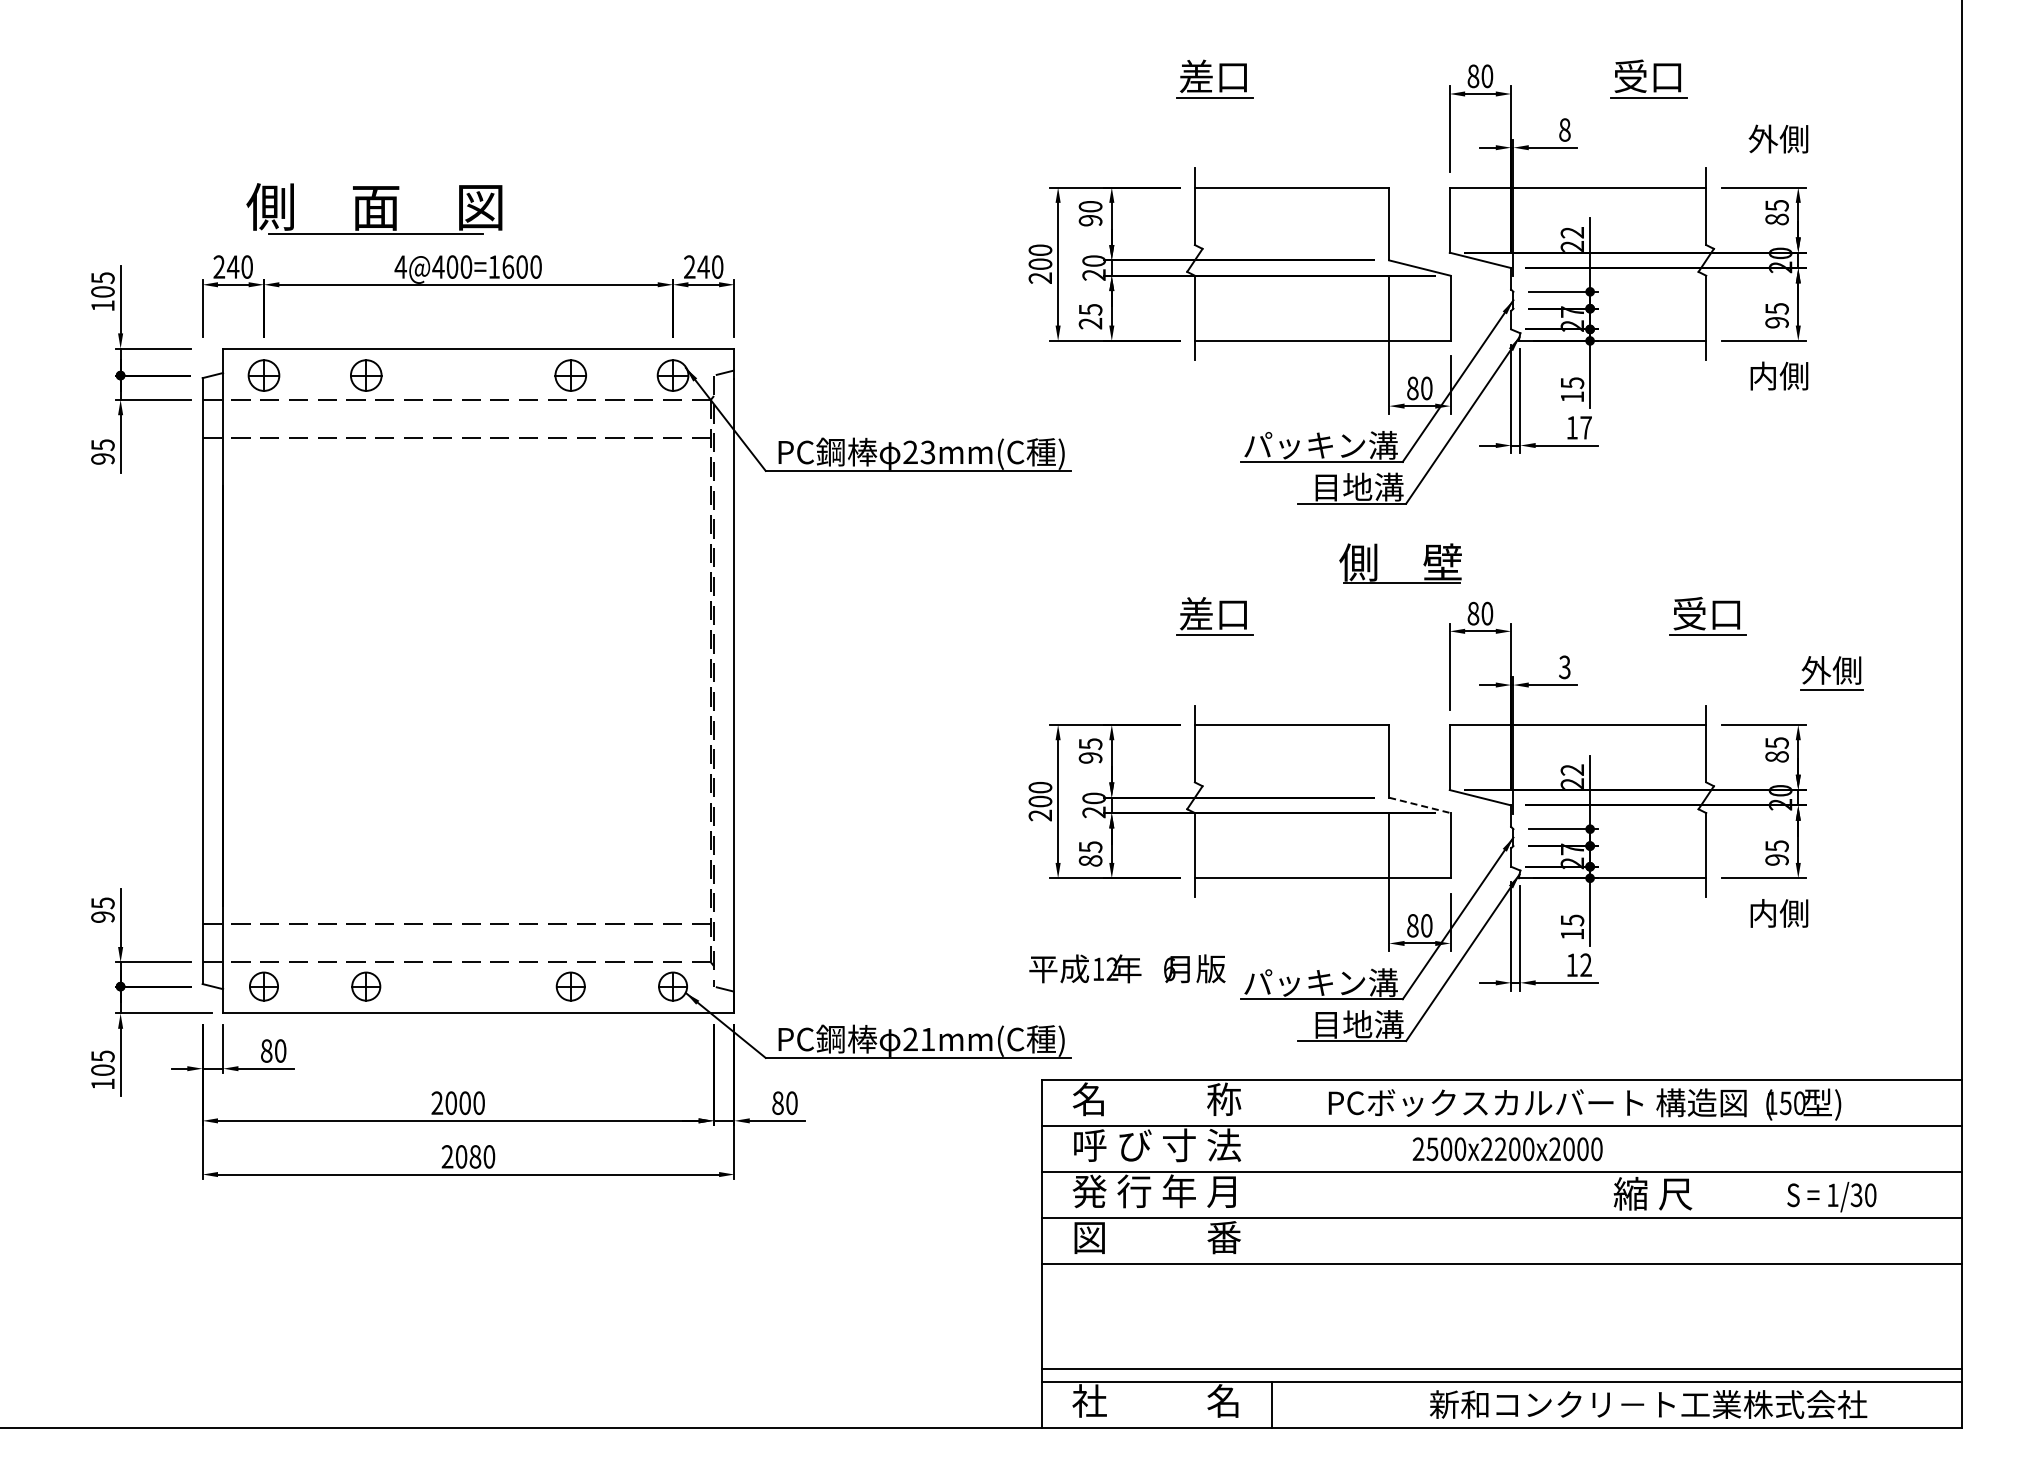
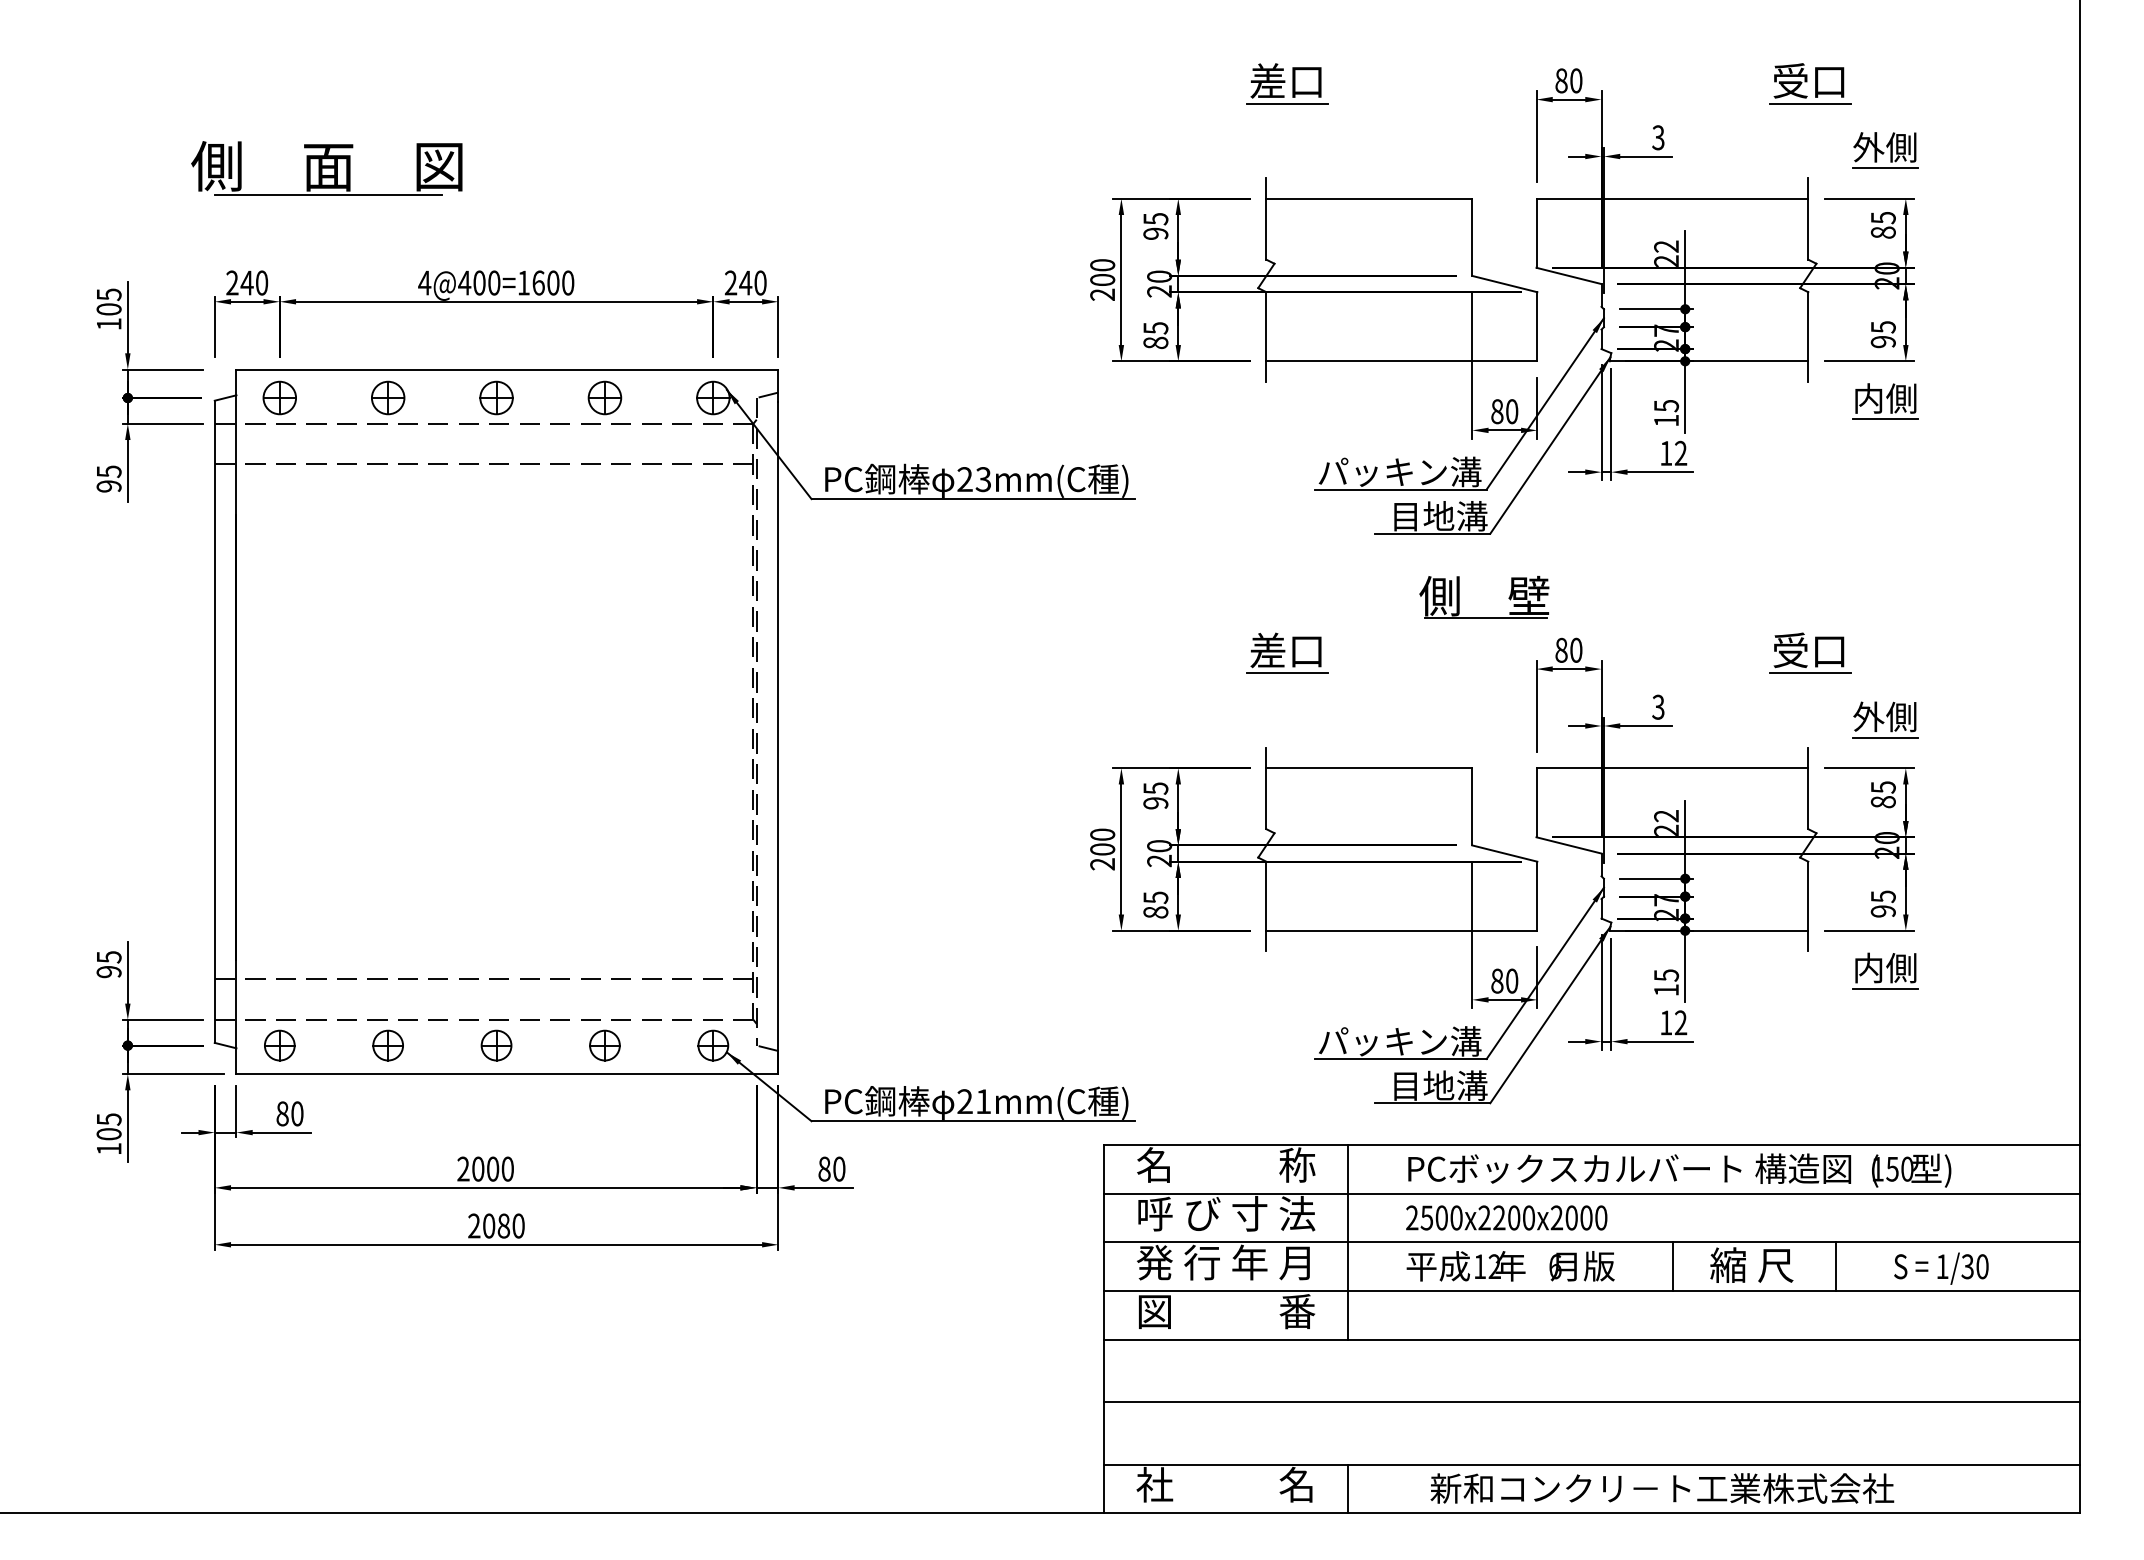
part: (1648, 78) -> (1809, 83), moved
text: (1564, 129) -> (1658, 137), 8 -> 3
line: (1778, 158) -> (1884, 167), added
text: (1090, 206) -> (1155, 218), 90 -> 95
part: (374, 208) -> (326, 167), moved
text: (1090, 323) -> (1155, 342), 25 -> 85
part: (468, 375) -> (496, 397), added
line: (1778, 395) -> (1884, 419), added
text: (1585, 427) -> (1680, 453), 17 -> 12
part: (1831, 673) -> (1884, 720), moved
line: (1419, 805) -> (1504, 853), dashed -> solid
line: (1778, 932) -> (1884, 988), added
text: (1127, 968) -> (1510, 1265), moved
part: (468, 986) -> (496, 1045), added
text: (1507, 1149) -> (1506, 1218), moved
line: (1271, 1172) -> (1347, 1242), added
line: (1578, 1195) -> (1672, 1266), added
line: (1732, 1195) -> (1836, 1266), added
line: (1501, 1369) -> (1591, 1402), moved
text: (1648, 1404) -> (1662, 1488), moved

